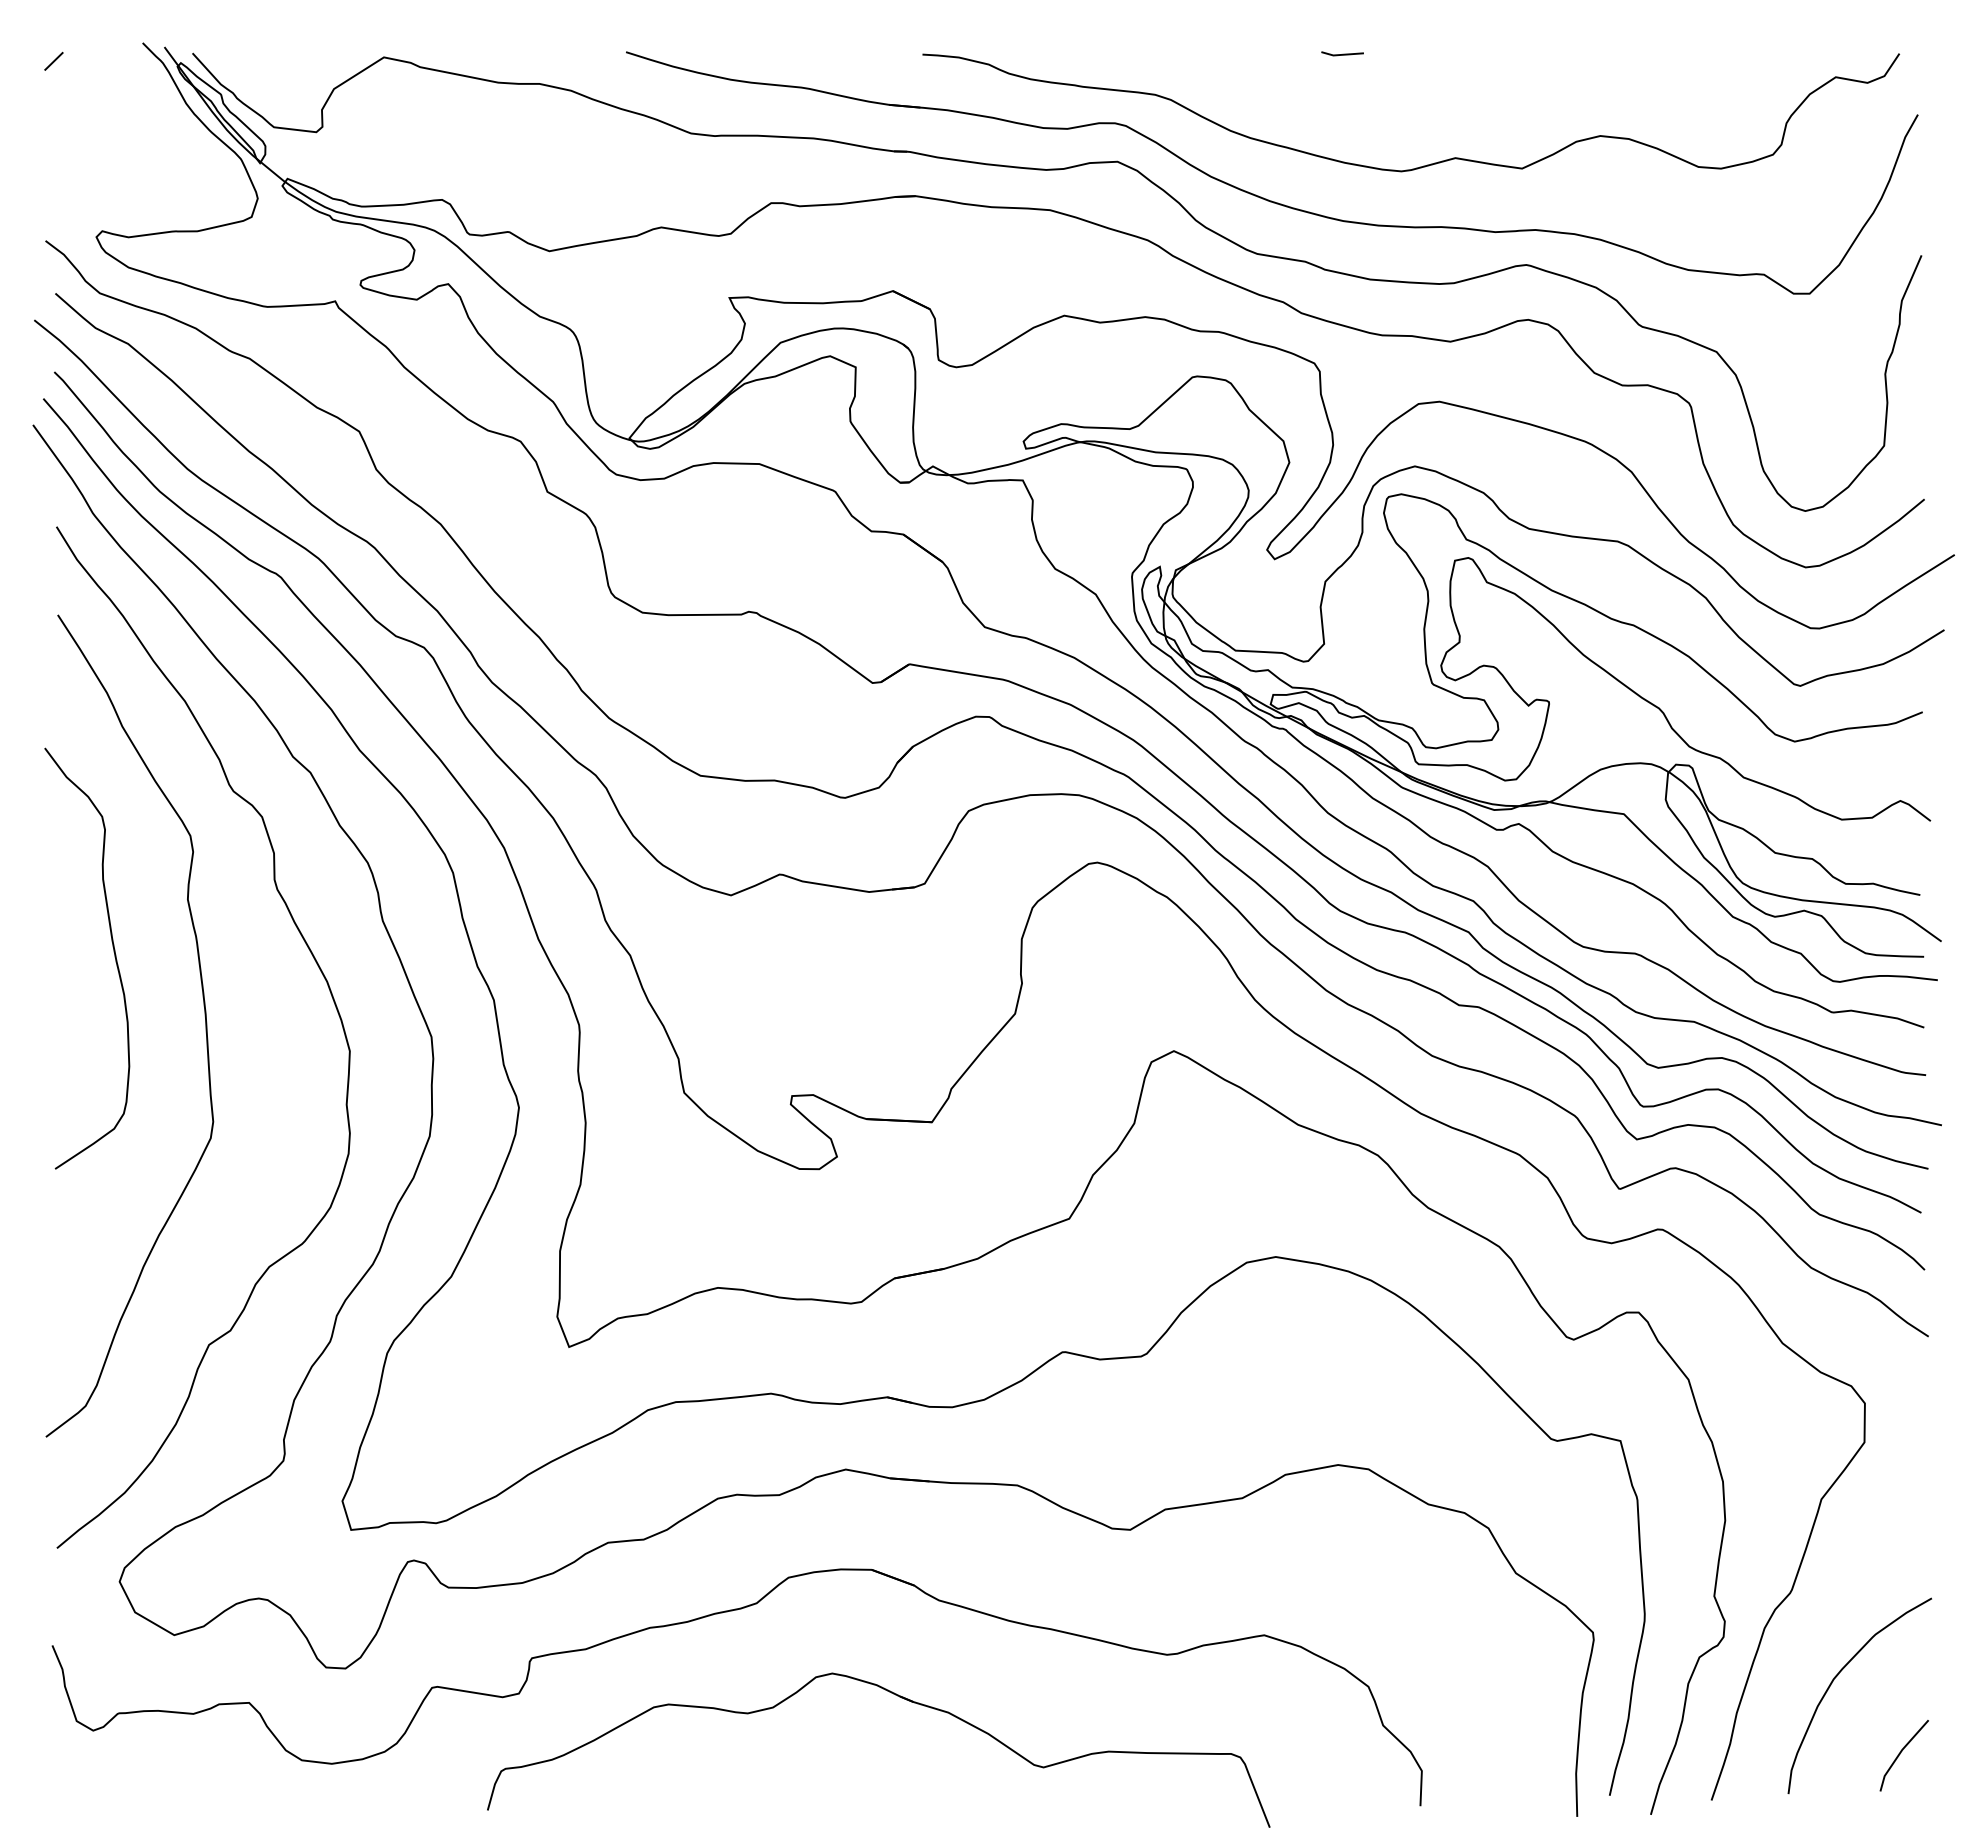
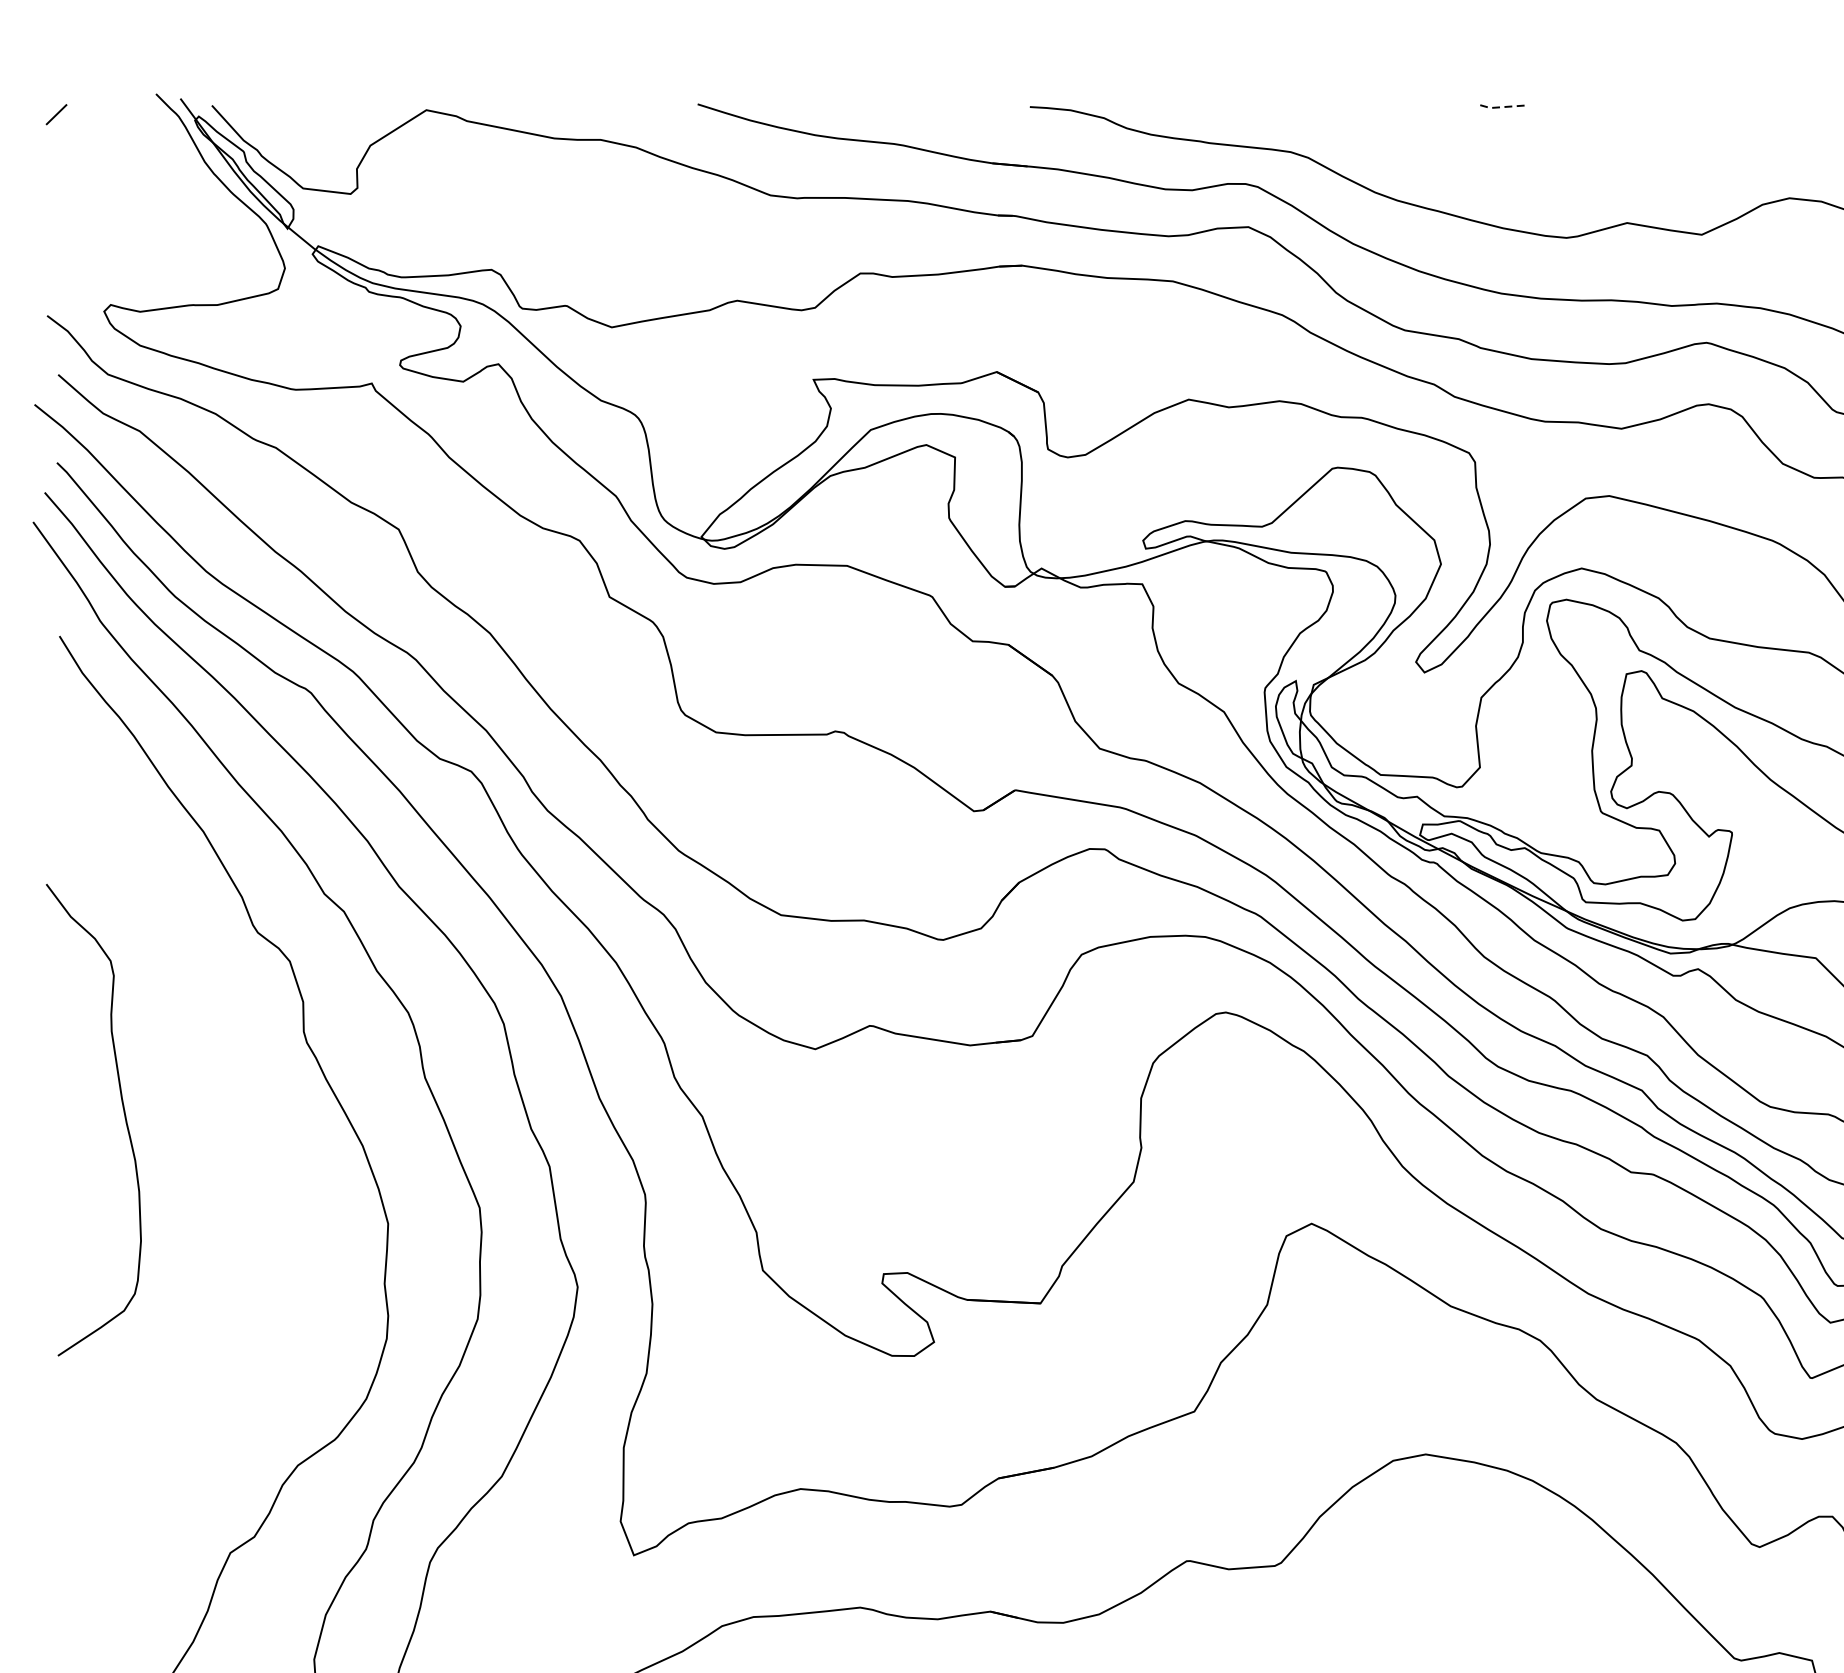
line: (1341, 54) -> (1499, 106), solid -> dashed
curve: (204, 1016) -> (225, 1184), removed

